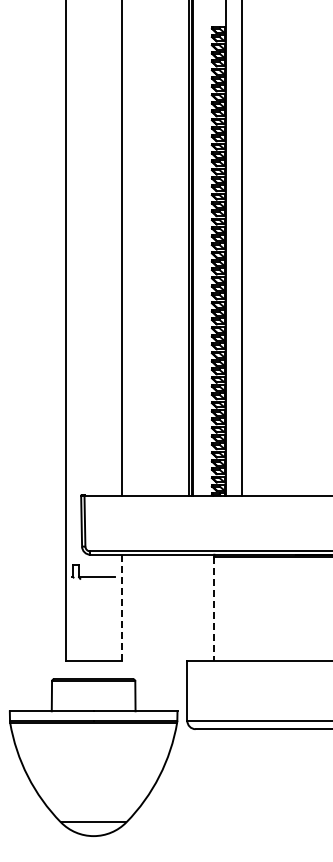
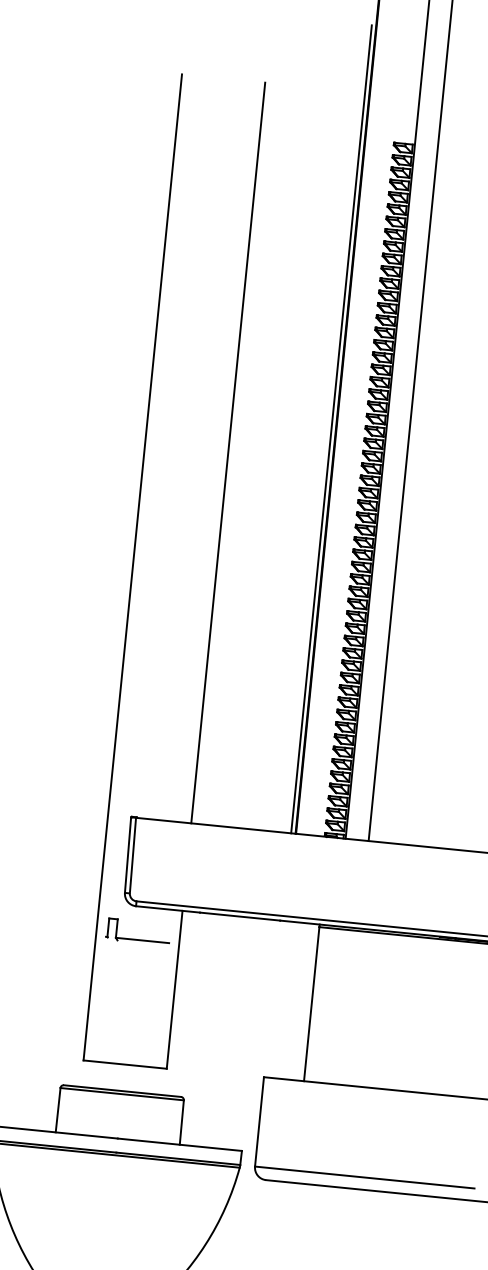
line: (121, 607) -> (174, 988), dashed -> solid
line: (214, 609) -> (311, 1005), dashed -> solid

